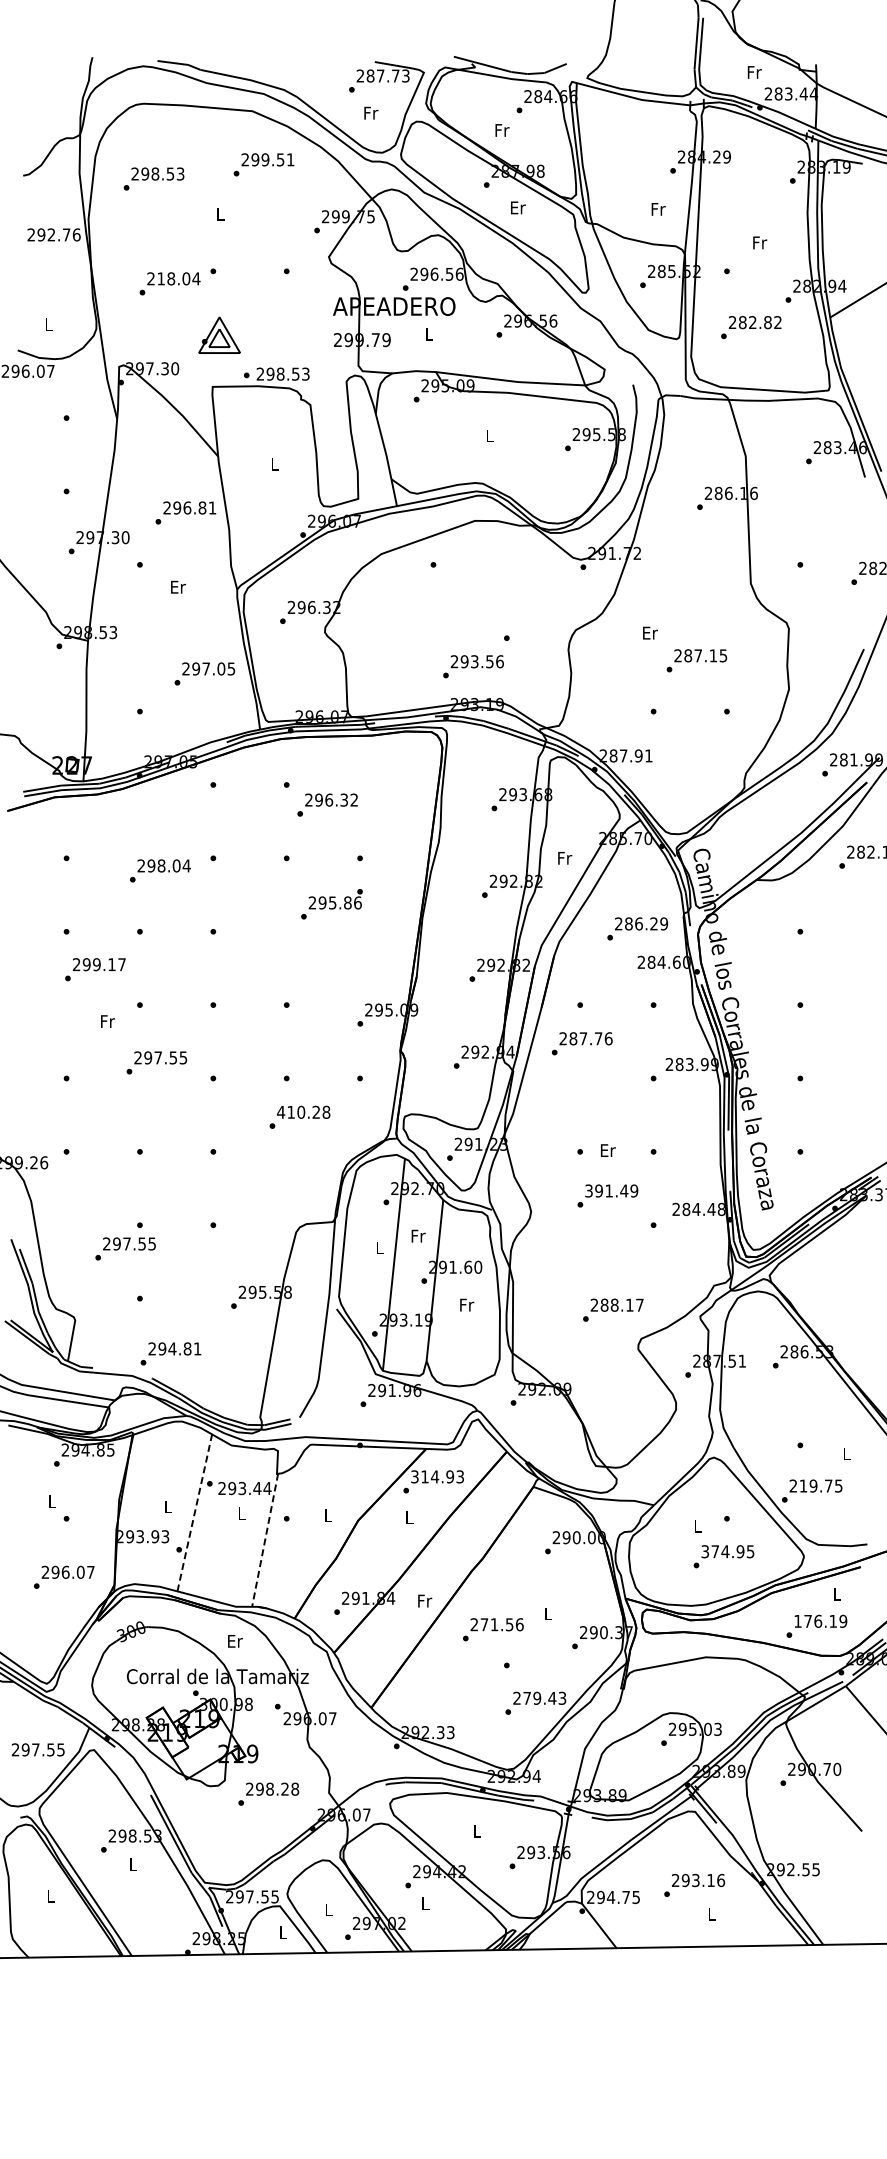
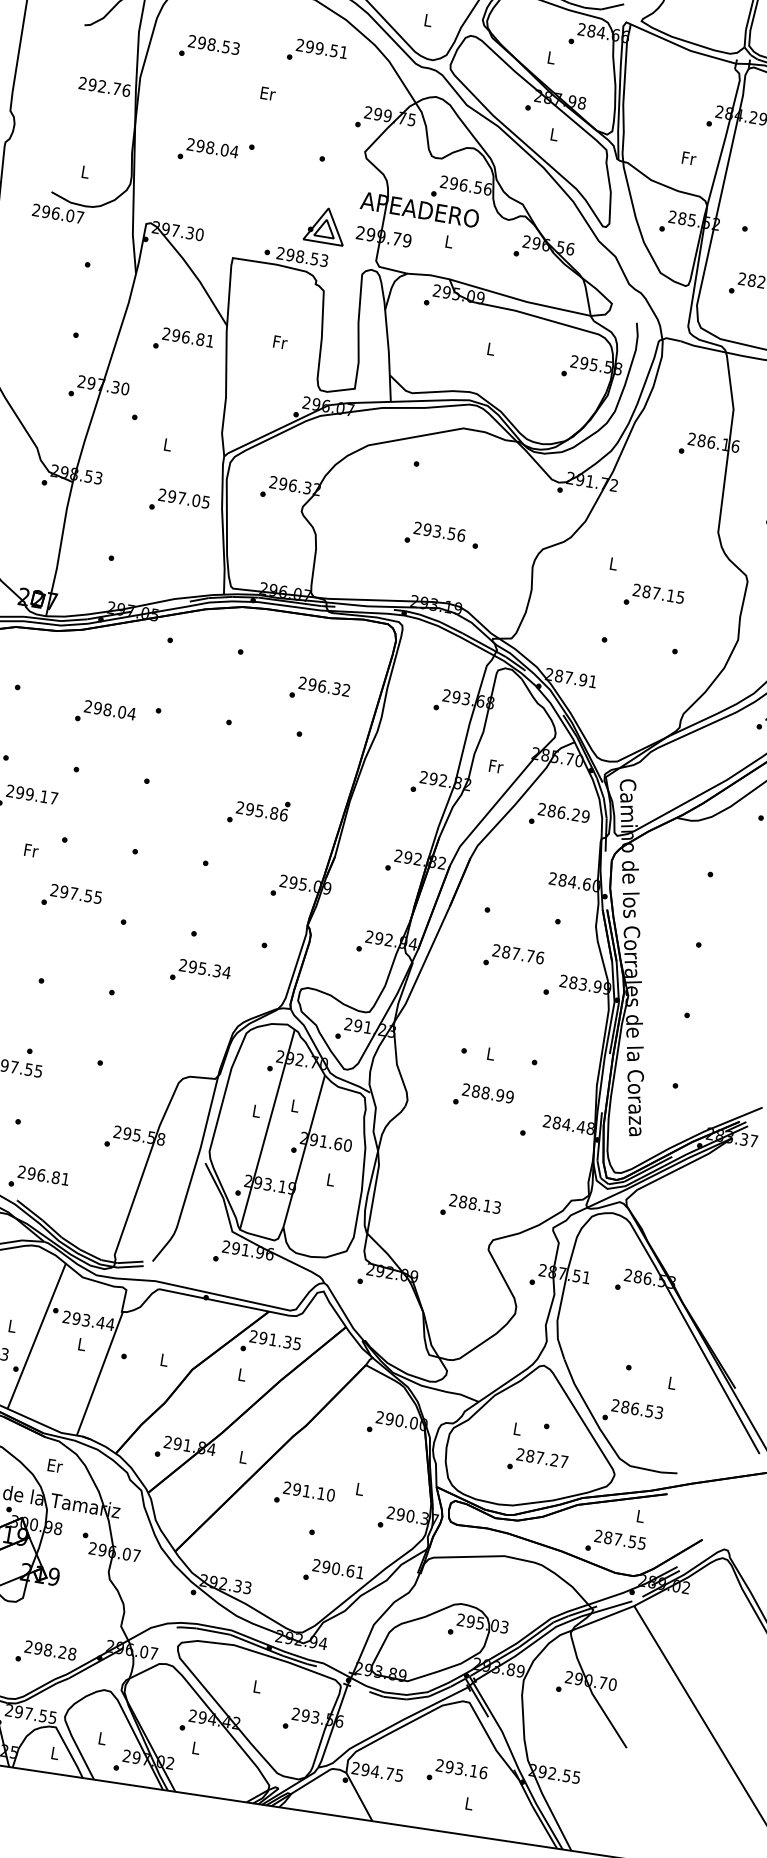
text: (371, 112) -> (428, 19), Fr -> L
text: (502, 130) -> (551, 58), Fr -> L
text: (518, 207) -> (554, 134), Er -> L
text: (220, 214) -> (267, 93), L -> Er
text: (161, 278) -> (200, 145), 218.04 -> 298.04
part: (219, 334) -> (325, 224), moved
text: (275, 464) -> (280, 342), L -> Fr
text: (185, 512) -> (183, 341), moved
text: (178, 586) -> (168, 444), Er -> L
text: (650, 632) -> (614, 563), Er -> L
text: (473, 666) -> (435, 535), moved
text: (204, 673) -> (179, 502), moved
text: (327, 804) -> (319, 690), moved
text: (331, 904) -> (258, 812), moved
text: (637, 928) -> (559, 816), moved
text: (581, 1043) -> (513, 958), moved
text: (303, 1111) -> (204, 968), 410.28 -> 295.34
text: (608, 1150) -> (491, 1054), Er -> L
text: (606, 1190) -> (483, 1092), 391.49 -> 288.99
text: (418, 1235) -> (295, 1105), Fr -> L
text: (467, 1304) -> (331, 1179), Fr -> L
text: (639, 1304) -> (496, 1206), 288.17 -> 288.13
text: (172, 1348) -> (41, 1174), 294.81 -> 296.81
text: (437, 1476) -> (275, 1339), 314.93 -> 291.35
text: (820, 1485) -> (641, 1409), 219.75 -> 286.53
line: (194, 1512) -> (36, 1335), dashed -> solid
line: (265, 1540) -> (100, 1373), dashed -> solid
text: (727, 1551) -> (542, 1457), 374.95 -> 287.27
text: (425, 1600) -> (244, 1457), Fr -> L
text: (820, 1620) -> (620, 1538), 176.19 -> 287.55
text: (501, 1624) -> (313, 1492), 271.56 -> 291.10
text: (544, 1697) -> (343, 1569), 279.43 -> 290.61
text: (268, 1793) -> (45, 1654), moved

